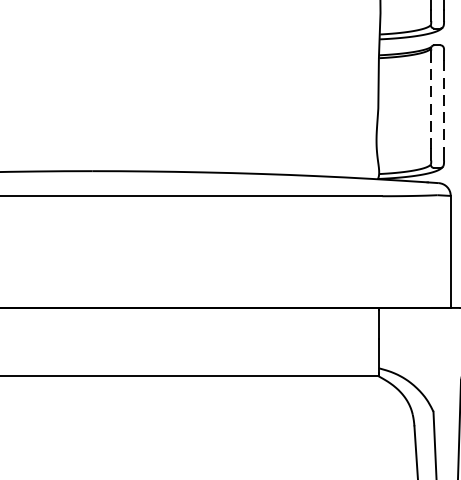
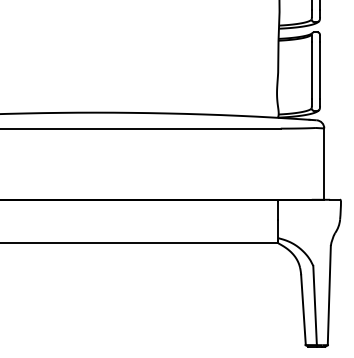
line: (430, 103) -> (311, 69), dashed -> solid
line: (444, 104) -> (320, 70), dashed -> solid

